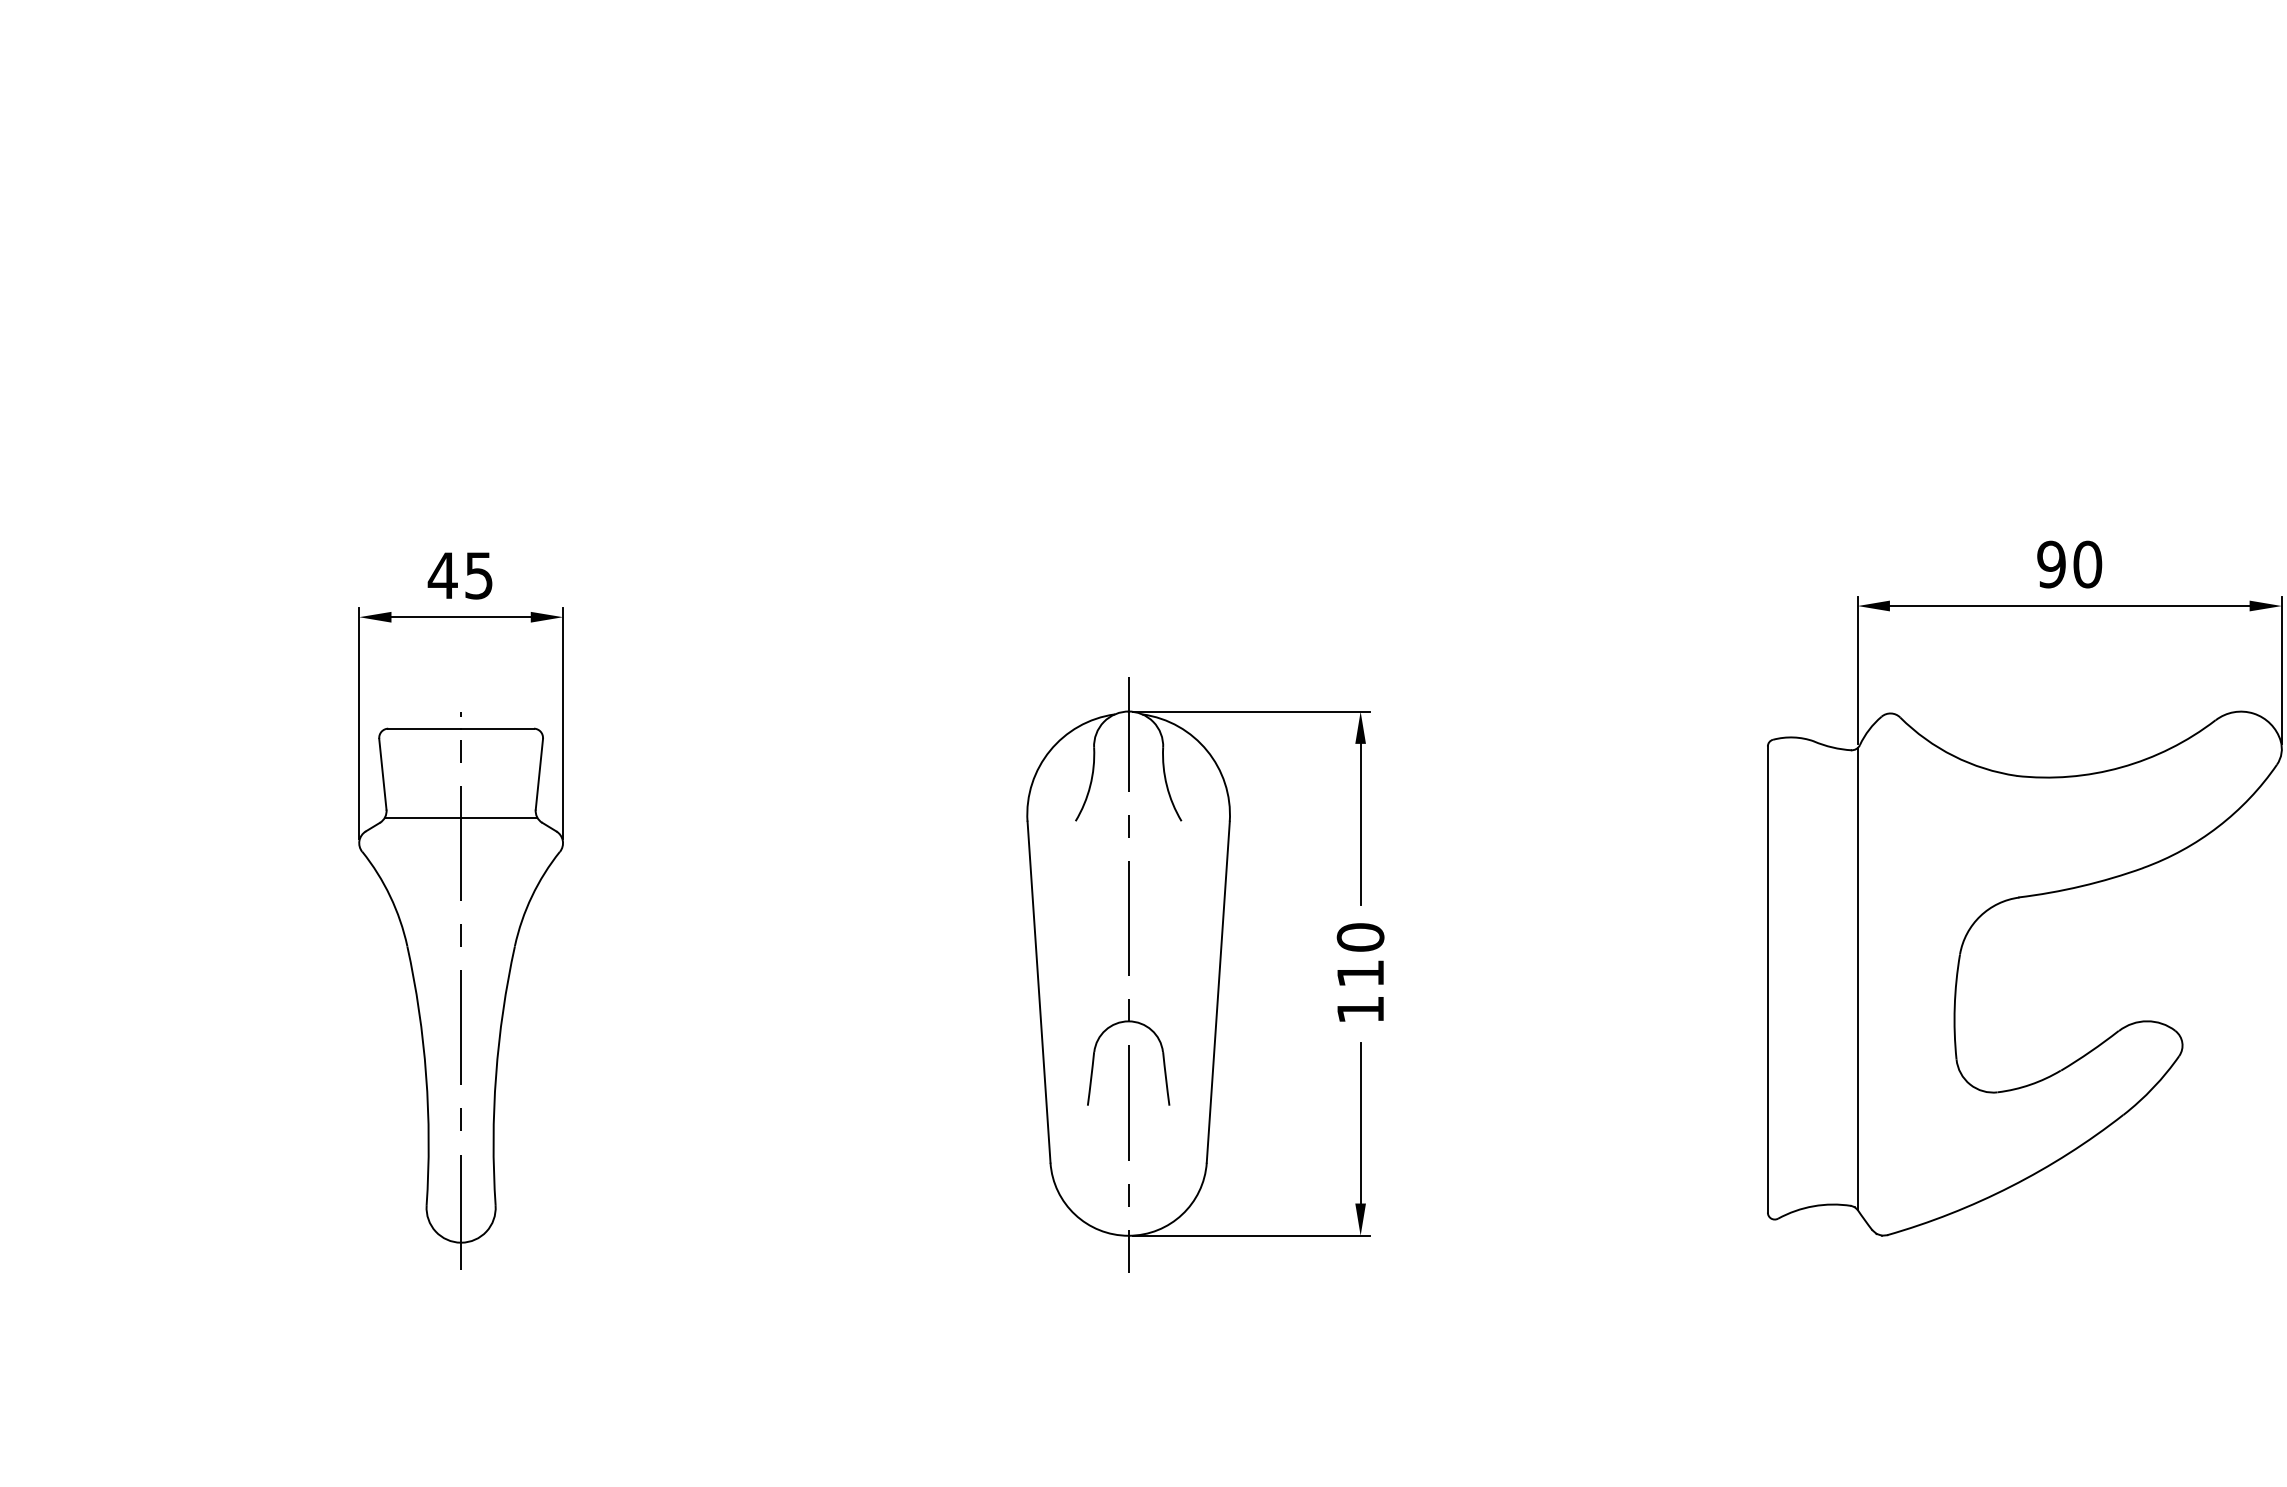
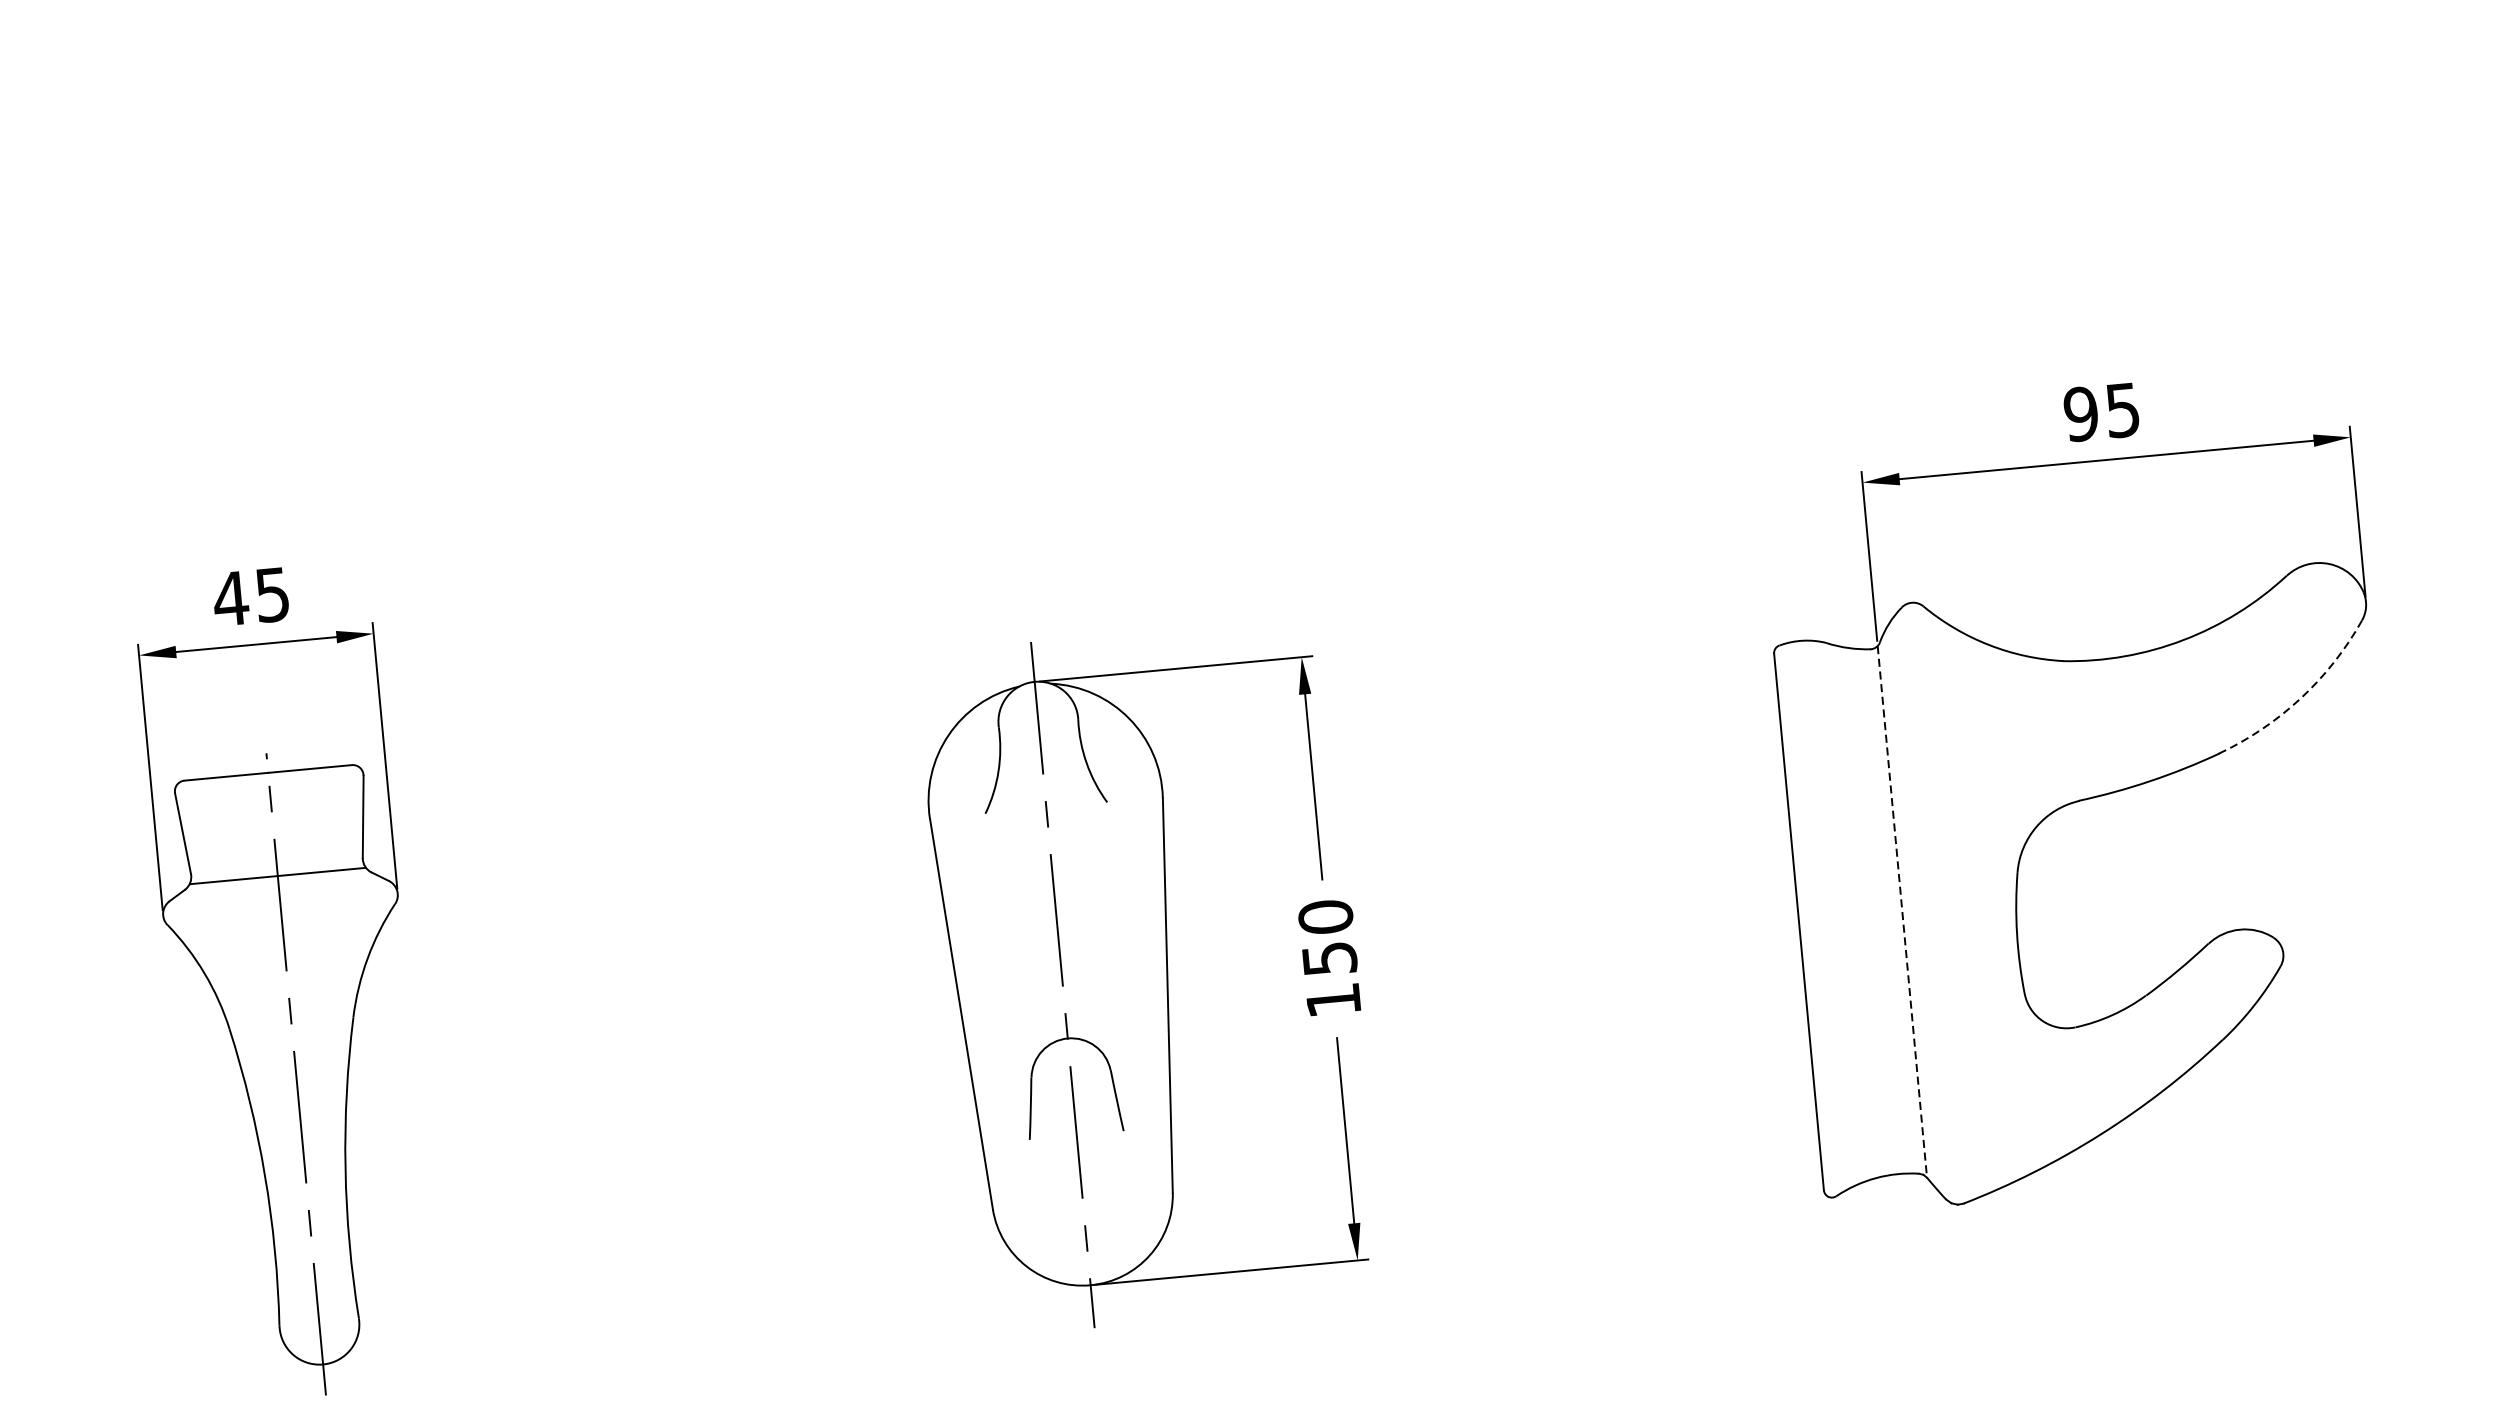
text: (2087, 564) -> (2122, 410), 90 -> 95
arc: (2218, 826) -> (2301, 697), solid -> dashed
text: (1360, 973) -> (1329, 958), 110 -> 150
line: (1857, 978) -> (1902, 911), solid -> dashed

